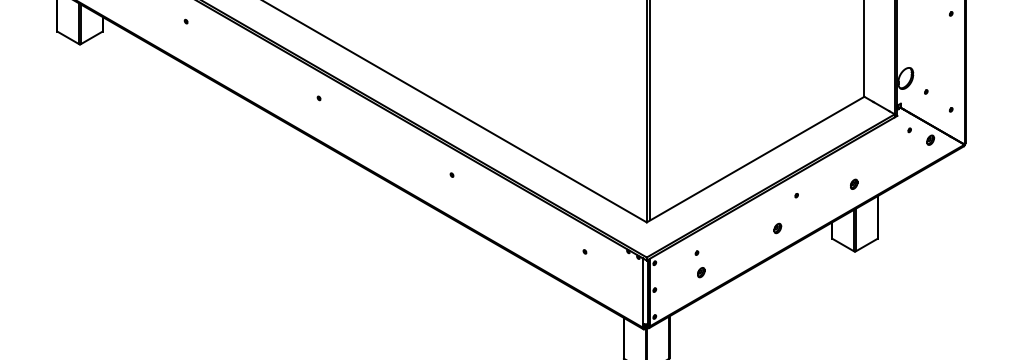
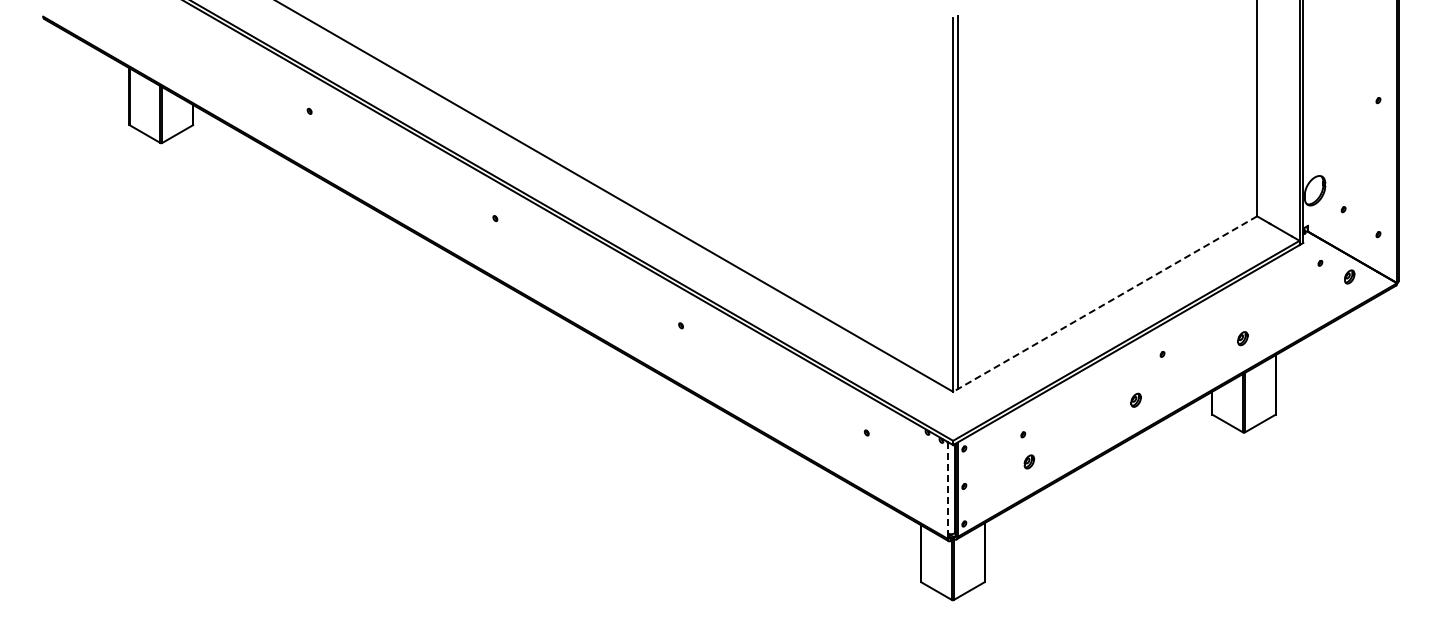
line: (755, 159) -> (1105, 304), solid -> dashed
line: (642, 291) -> (947, 488), solid -> dashed

